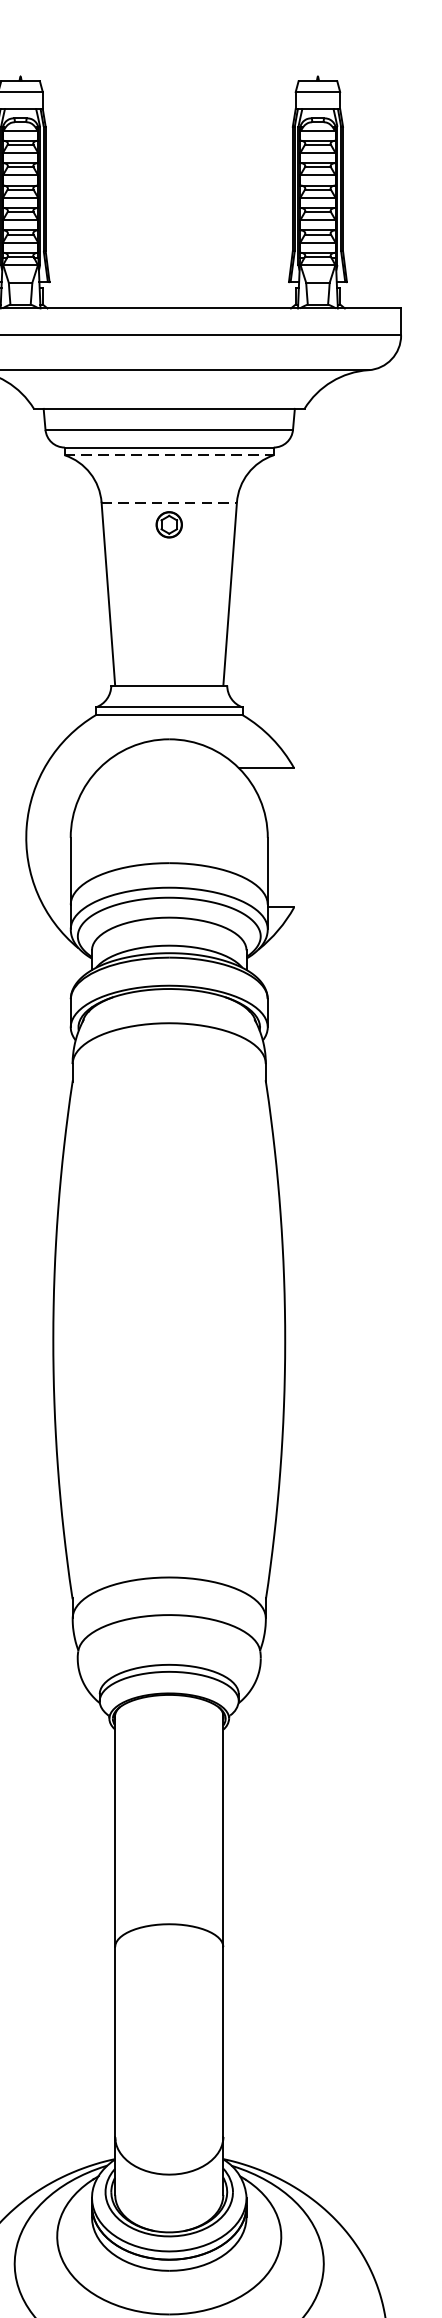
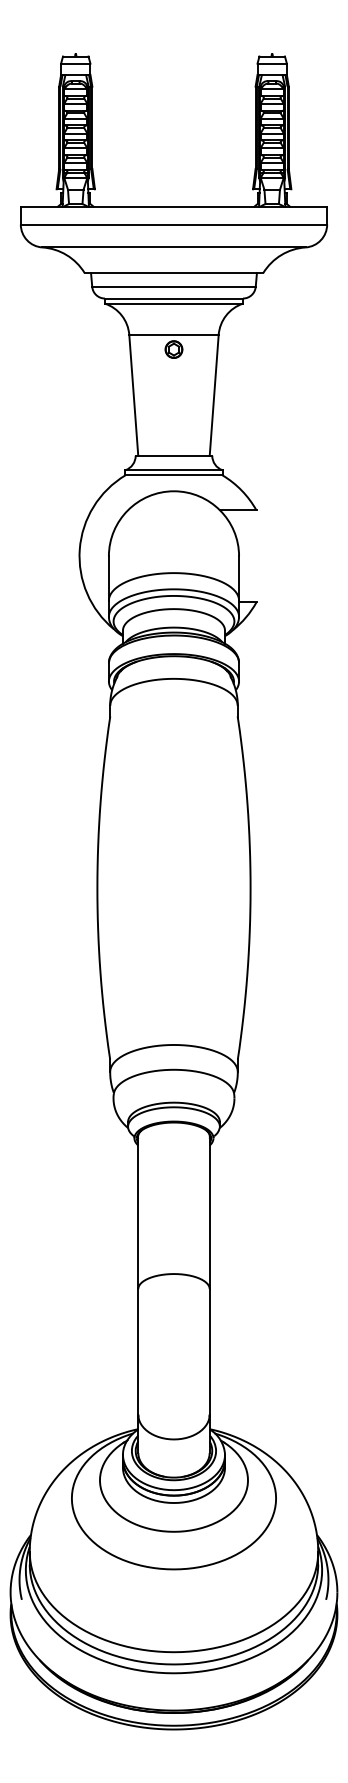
line: (170, 455) -> (174, 303), dashed -> solid
line: (168, 501) -> (173, 334), dashed -> solid

